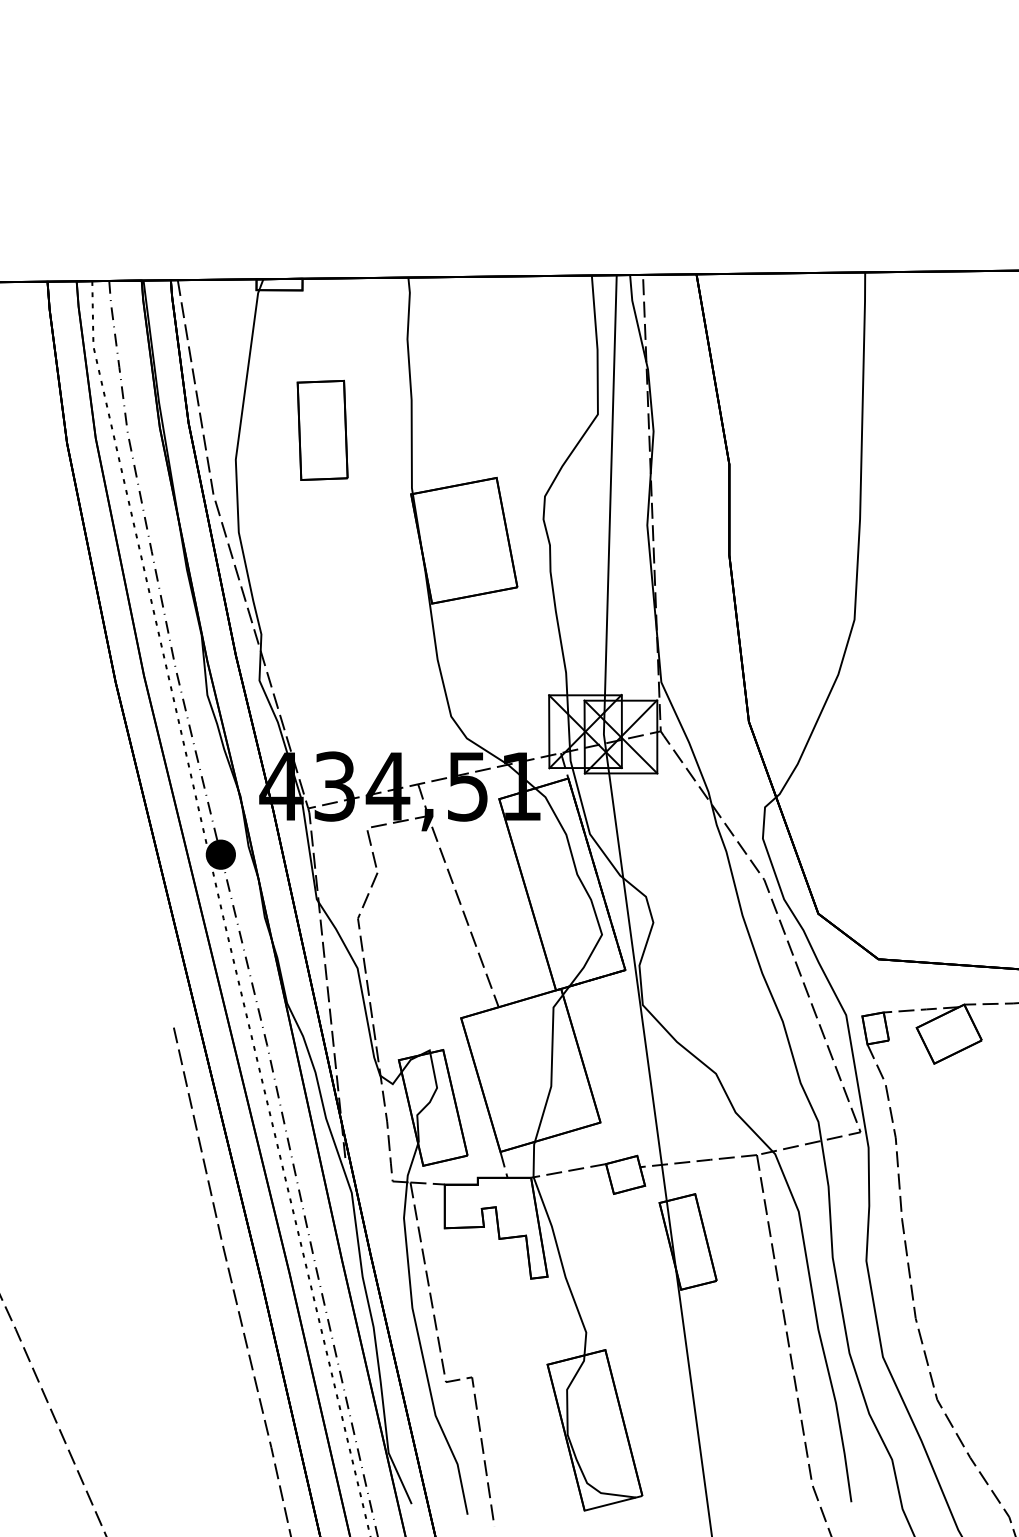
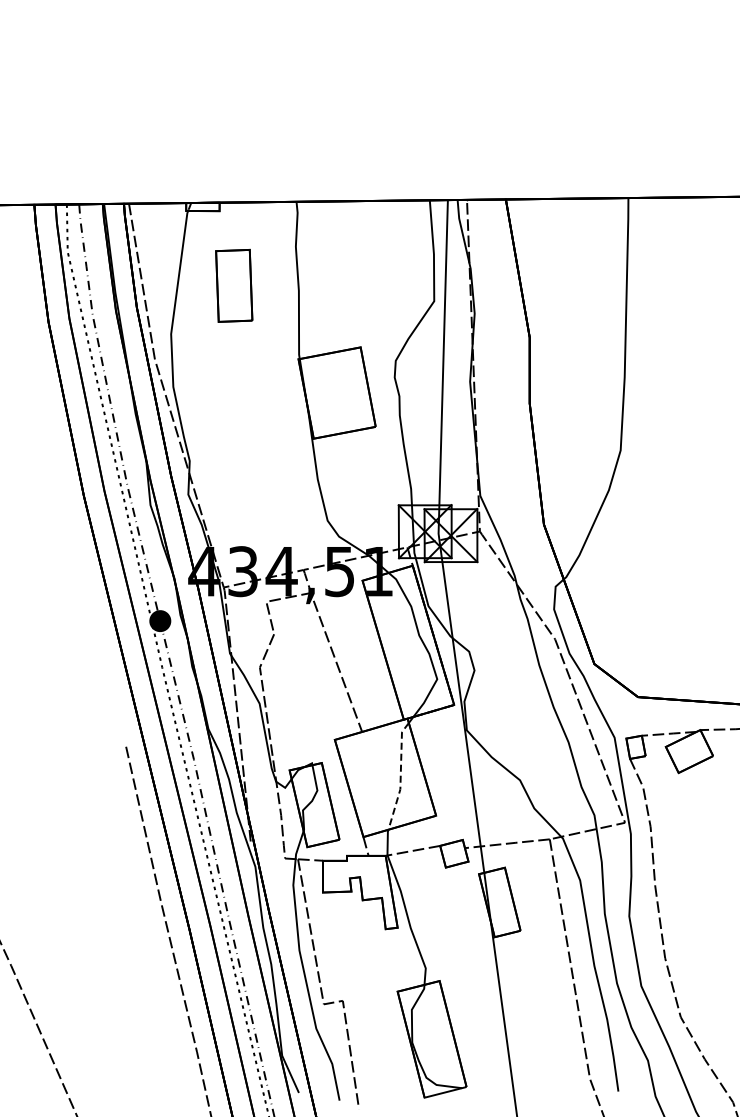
part: (322, 429) -> (234, 285), moved
line: (551, 1067) -> (400, 775), solid -> dashed

